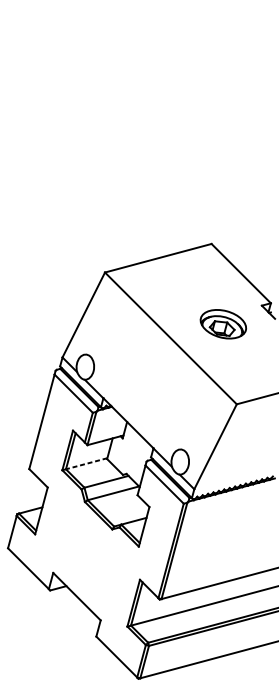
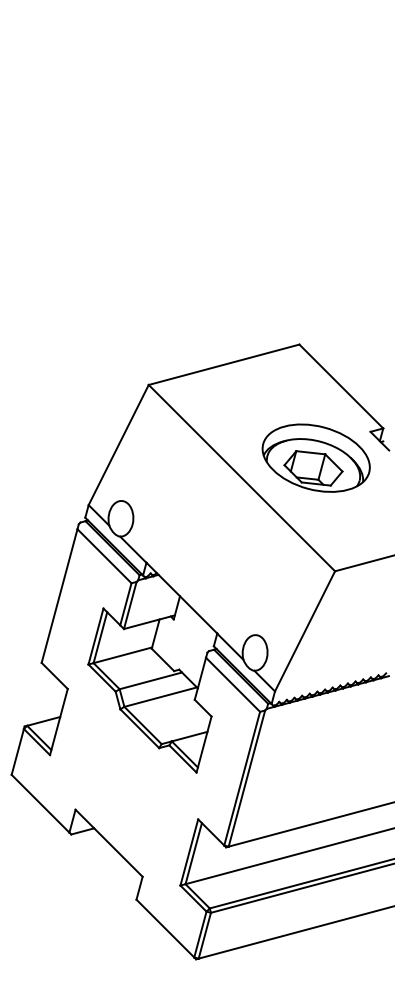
part: (222, 323) -> (315, 457), size x1.67
line: (86, 463) -> (122, 655), dashed -> solid

